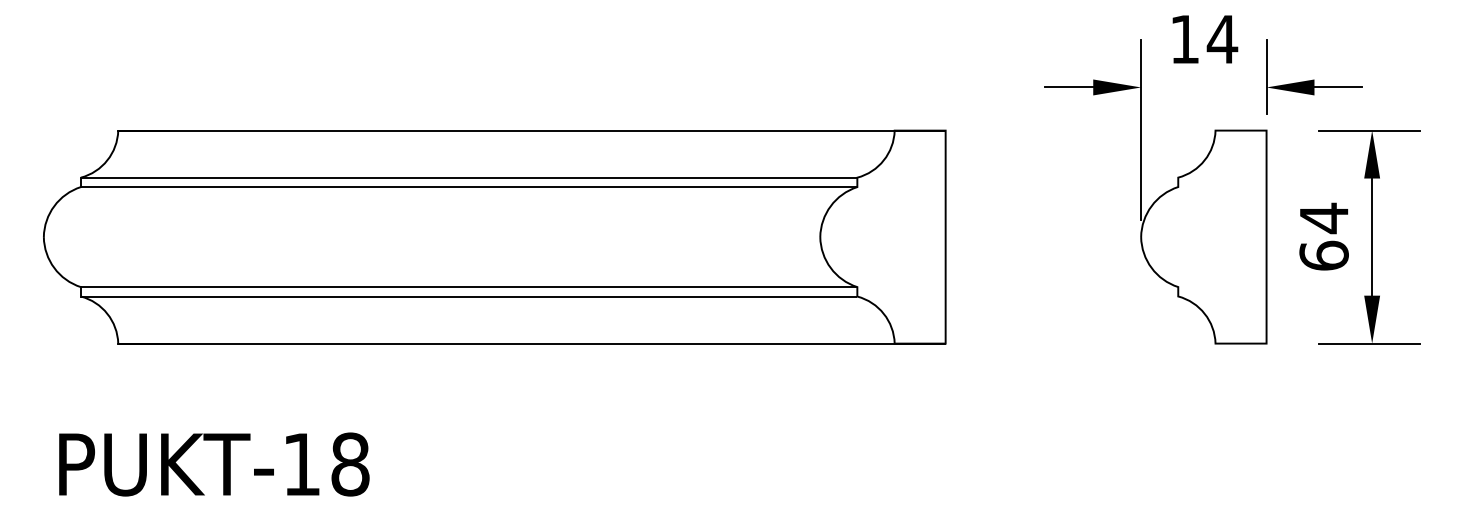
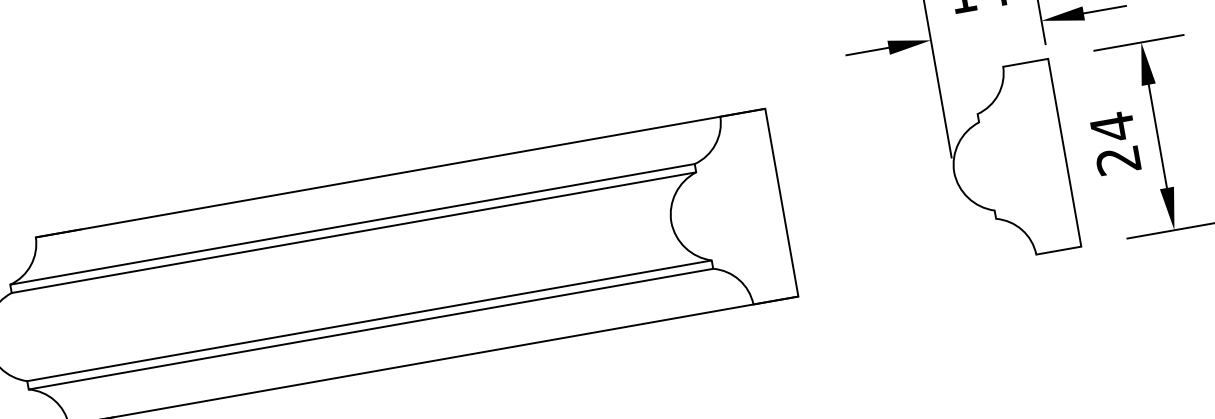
text: (1323, 255) -> (1117, 160), 64 -> 24

